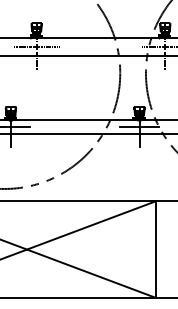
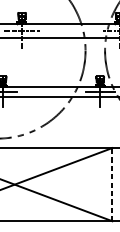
line: (155, 249) -> (112, 184), solid -> dashed

